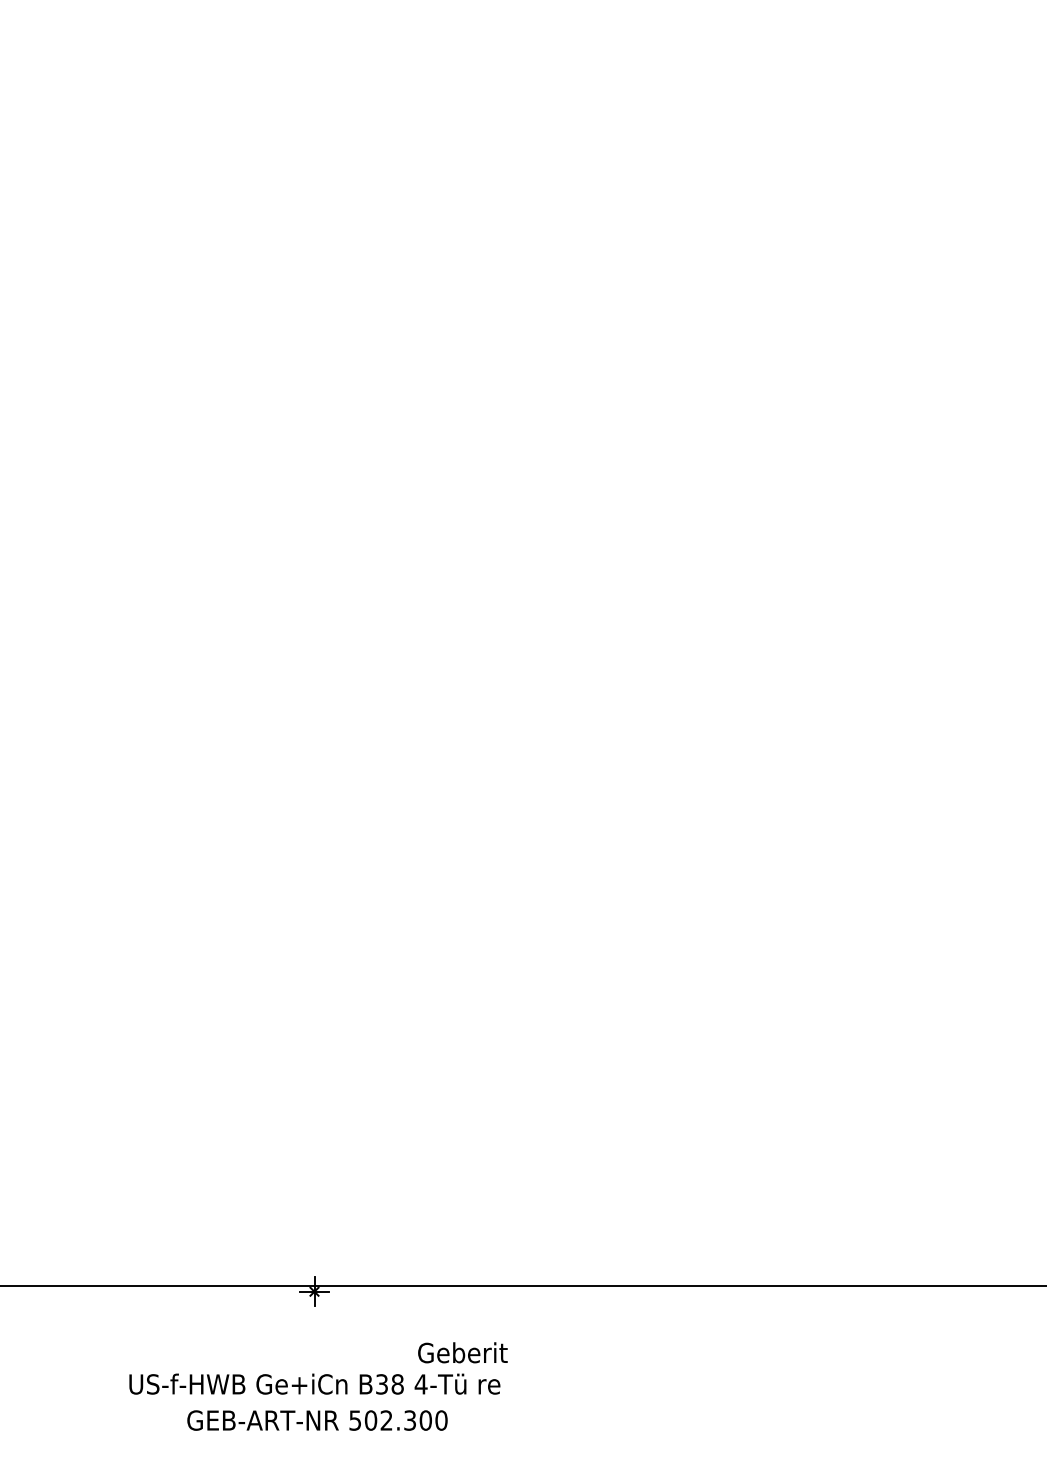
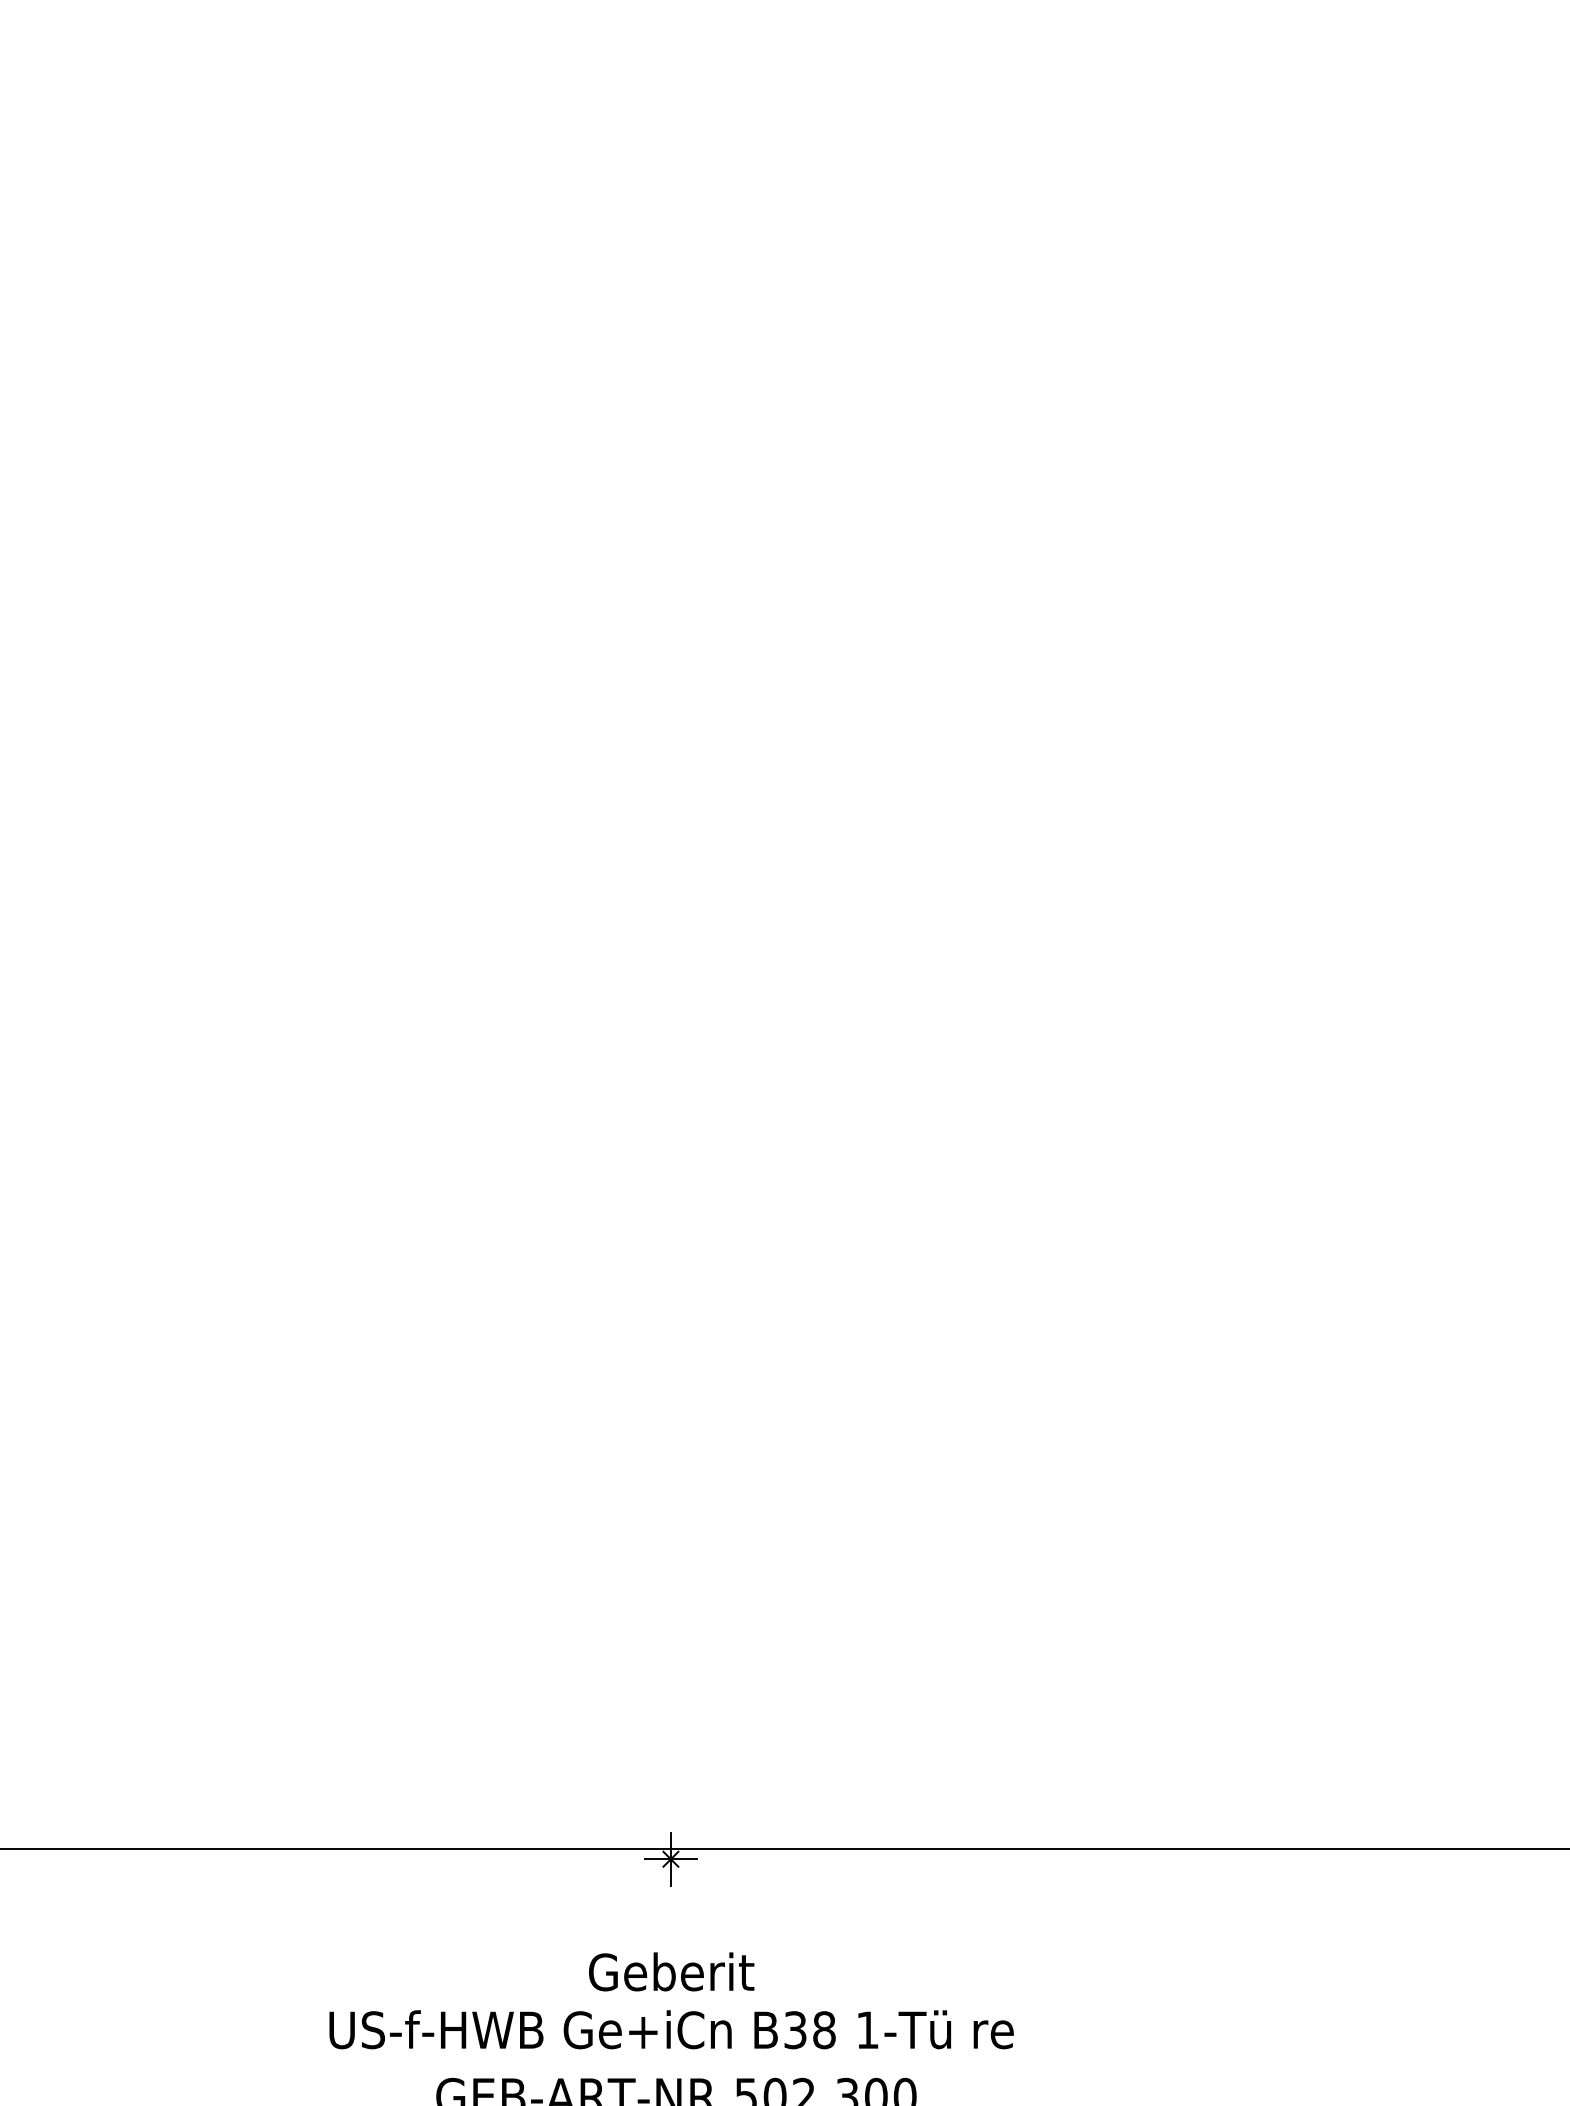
text: (462, 1352) -> (670, 1971), moved
text: (420, 1384) -> (866, 2030), 4-Tü -> 1-Tü

